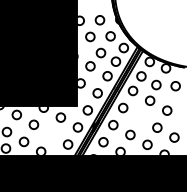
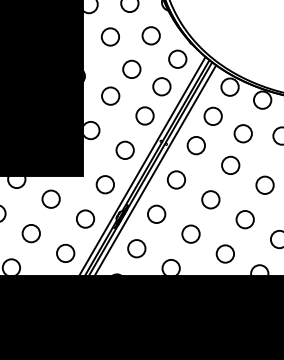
circle: (140, 117) -> (211, 199), added
circle: (50, 134) -> (30, 233), added

